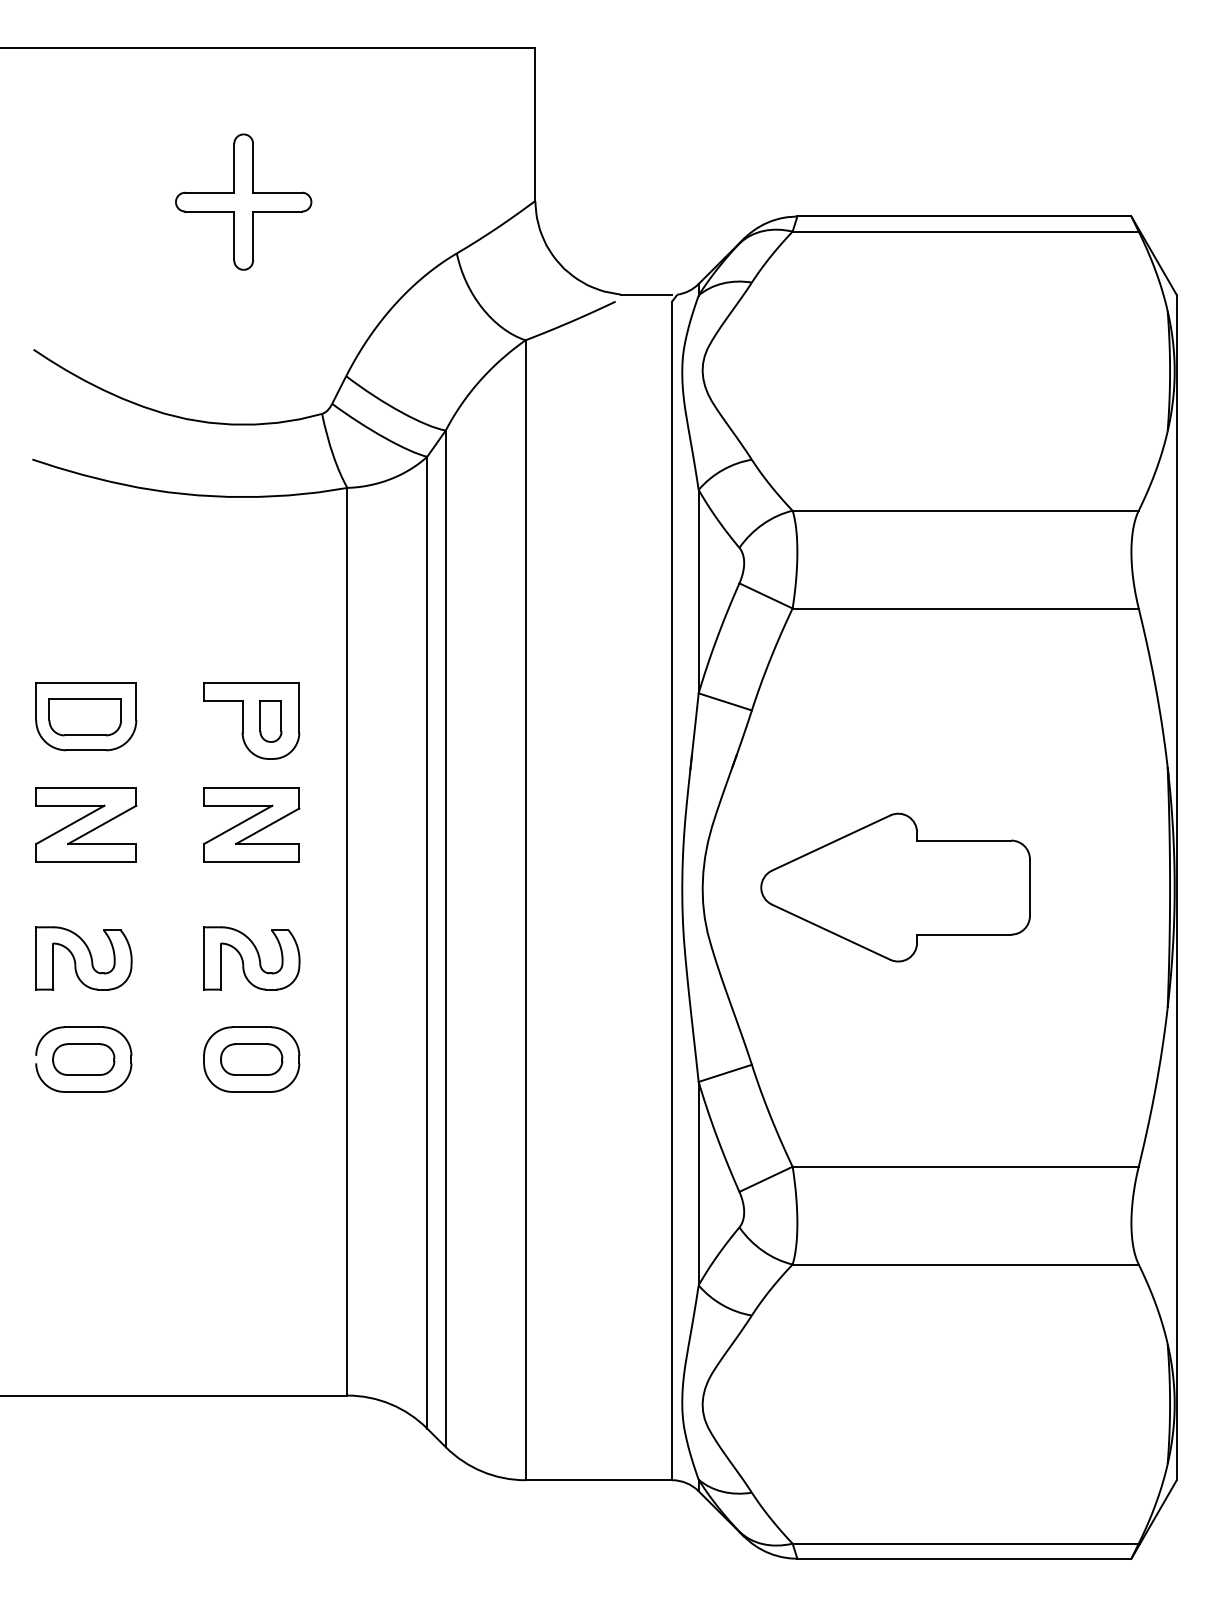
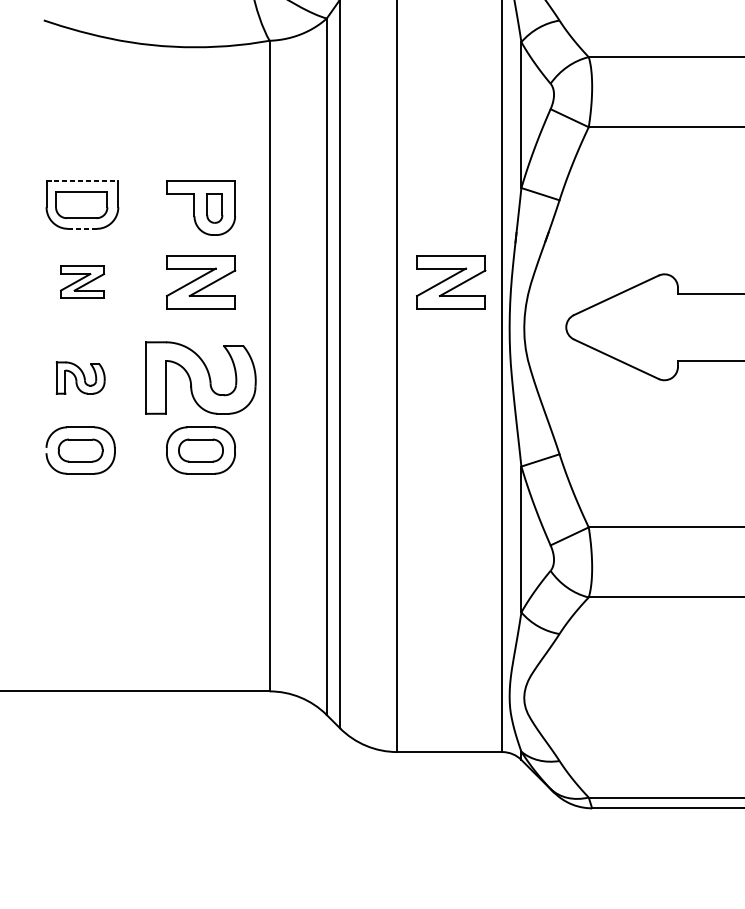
line: (86, 683) -> (82, 180), solid -> dashed
line: (86, 750) -> (82, 229), solid -> dashed
part: (86, 824) -> (82, 282), size x0.6
part: (600, 824) -> (451, 282), added
part: (83, 958) -> (80, 378), size x0.7
part: (251, 958) -> (200, 378), size x1.6

